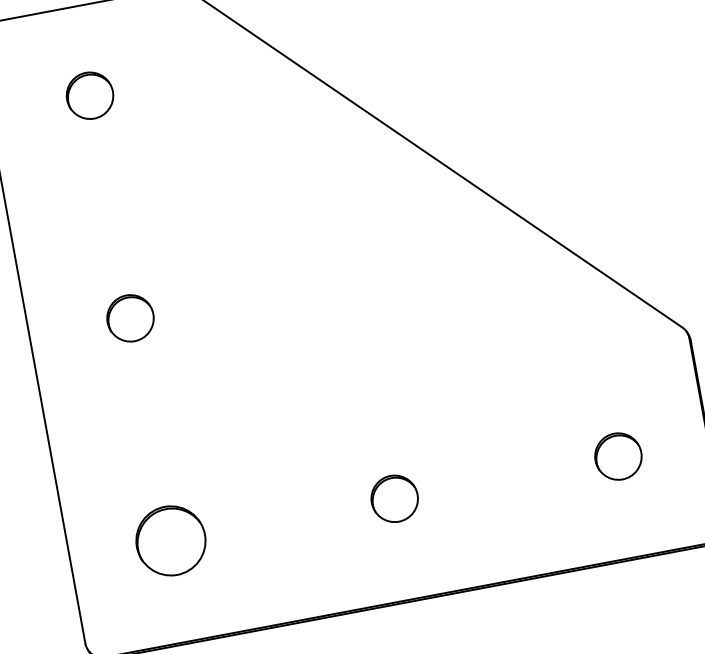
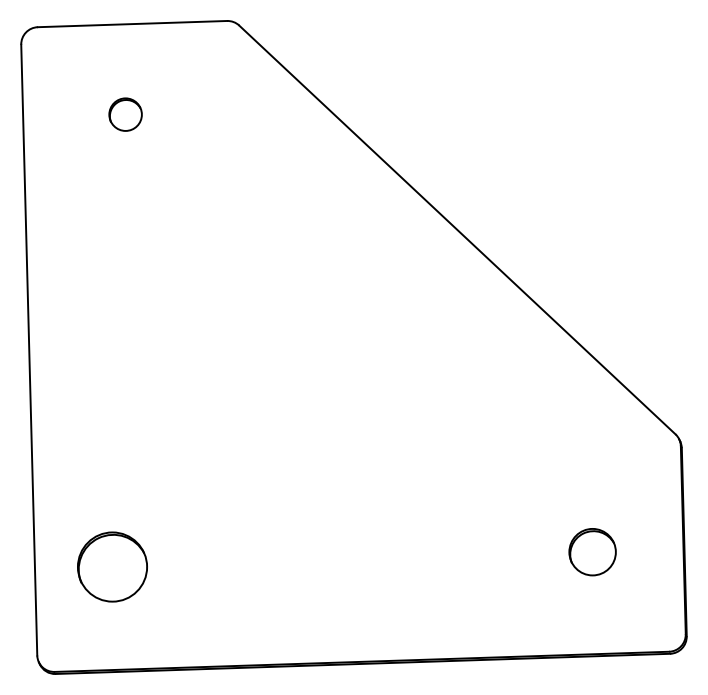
part: (89, 95) -> (125, 114), size x0.7
part: (130, 317) -> (131, 340), removed
part: (395, 498) -> (365, 559), removed
part: (170, 540) -> (112, 566), moved

